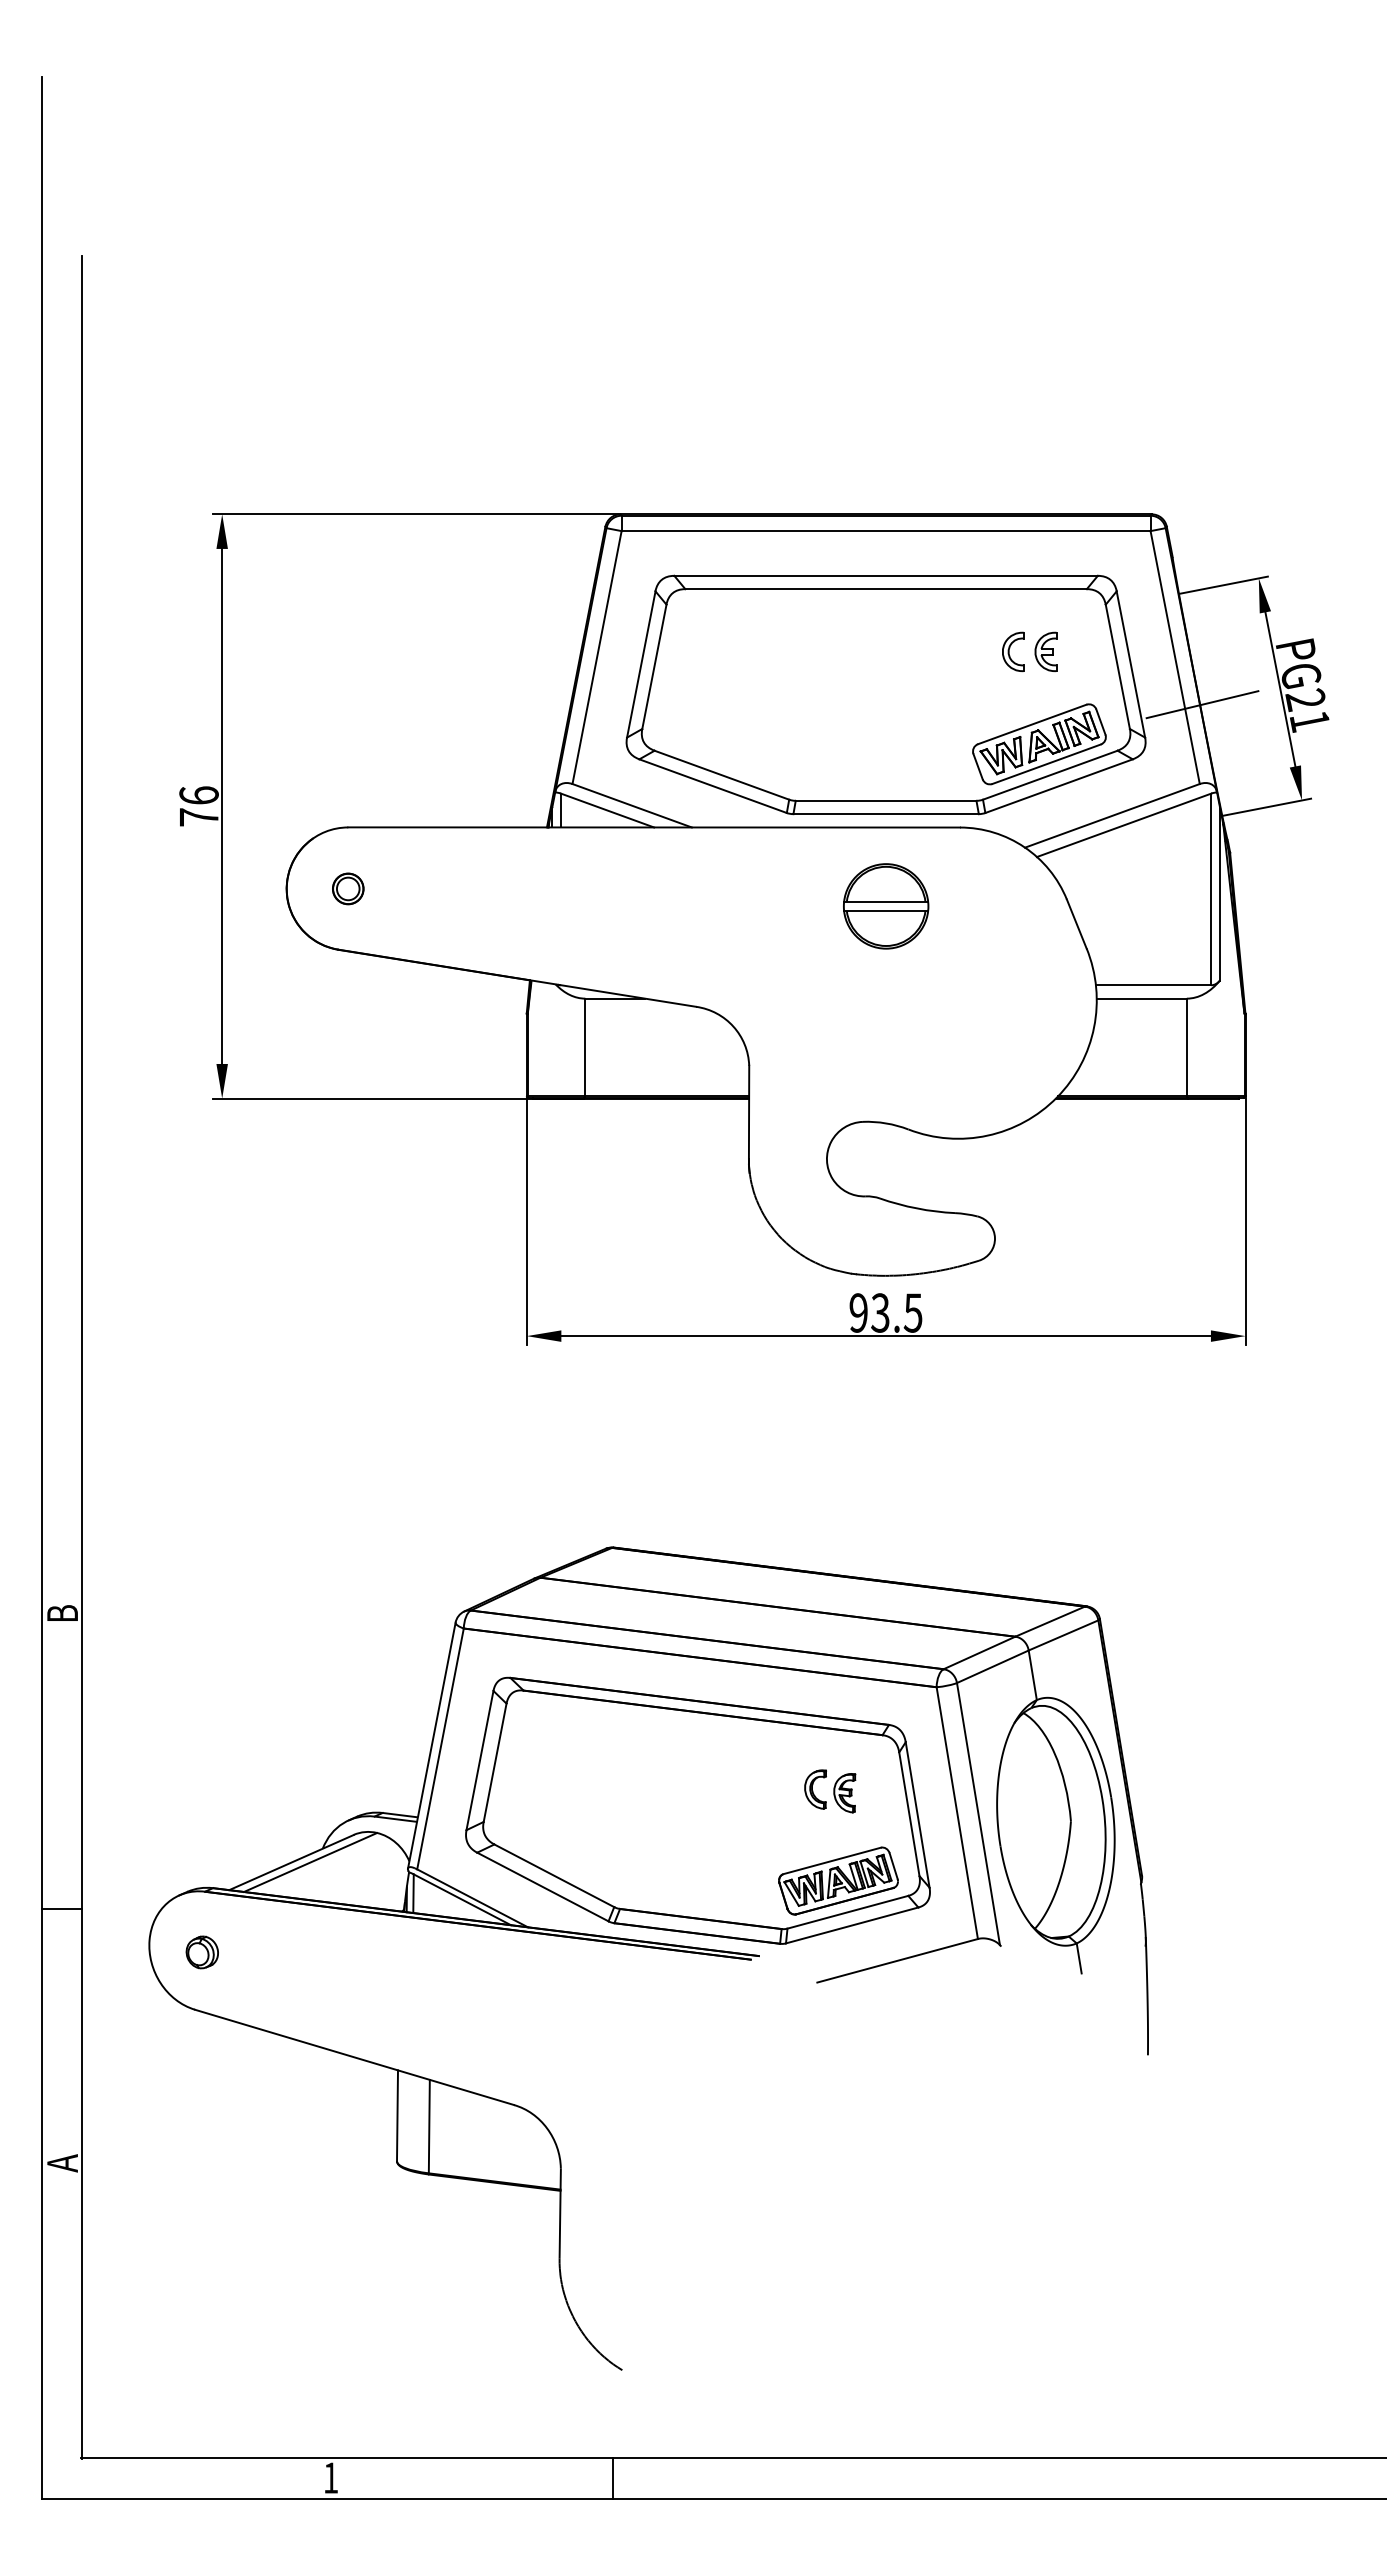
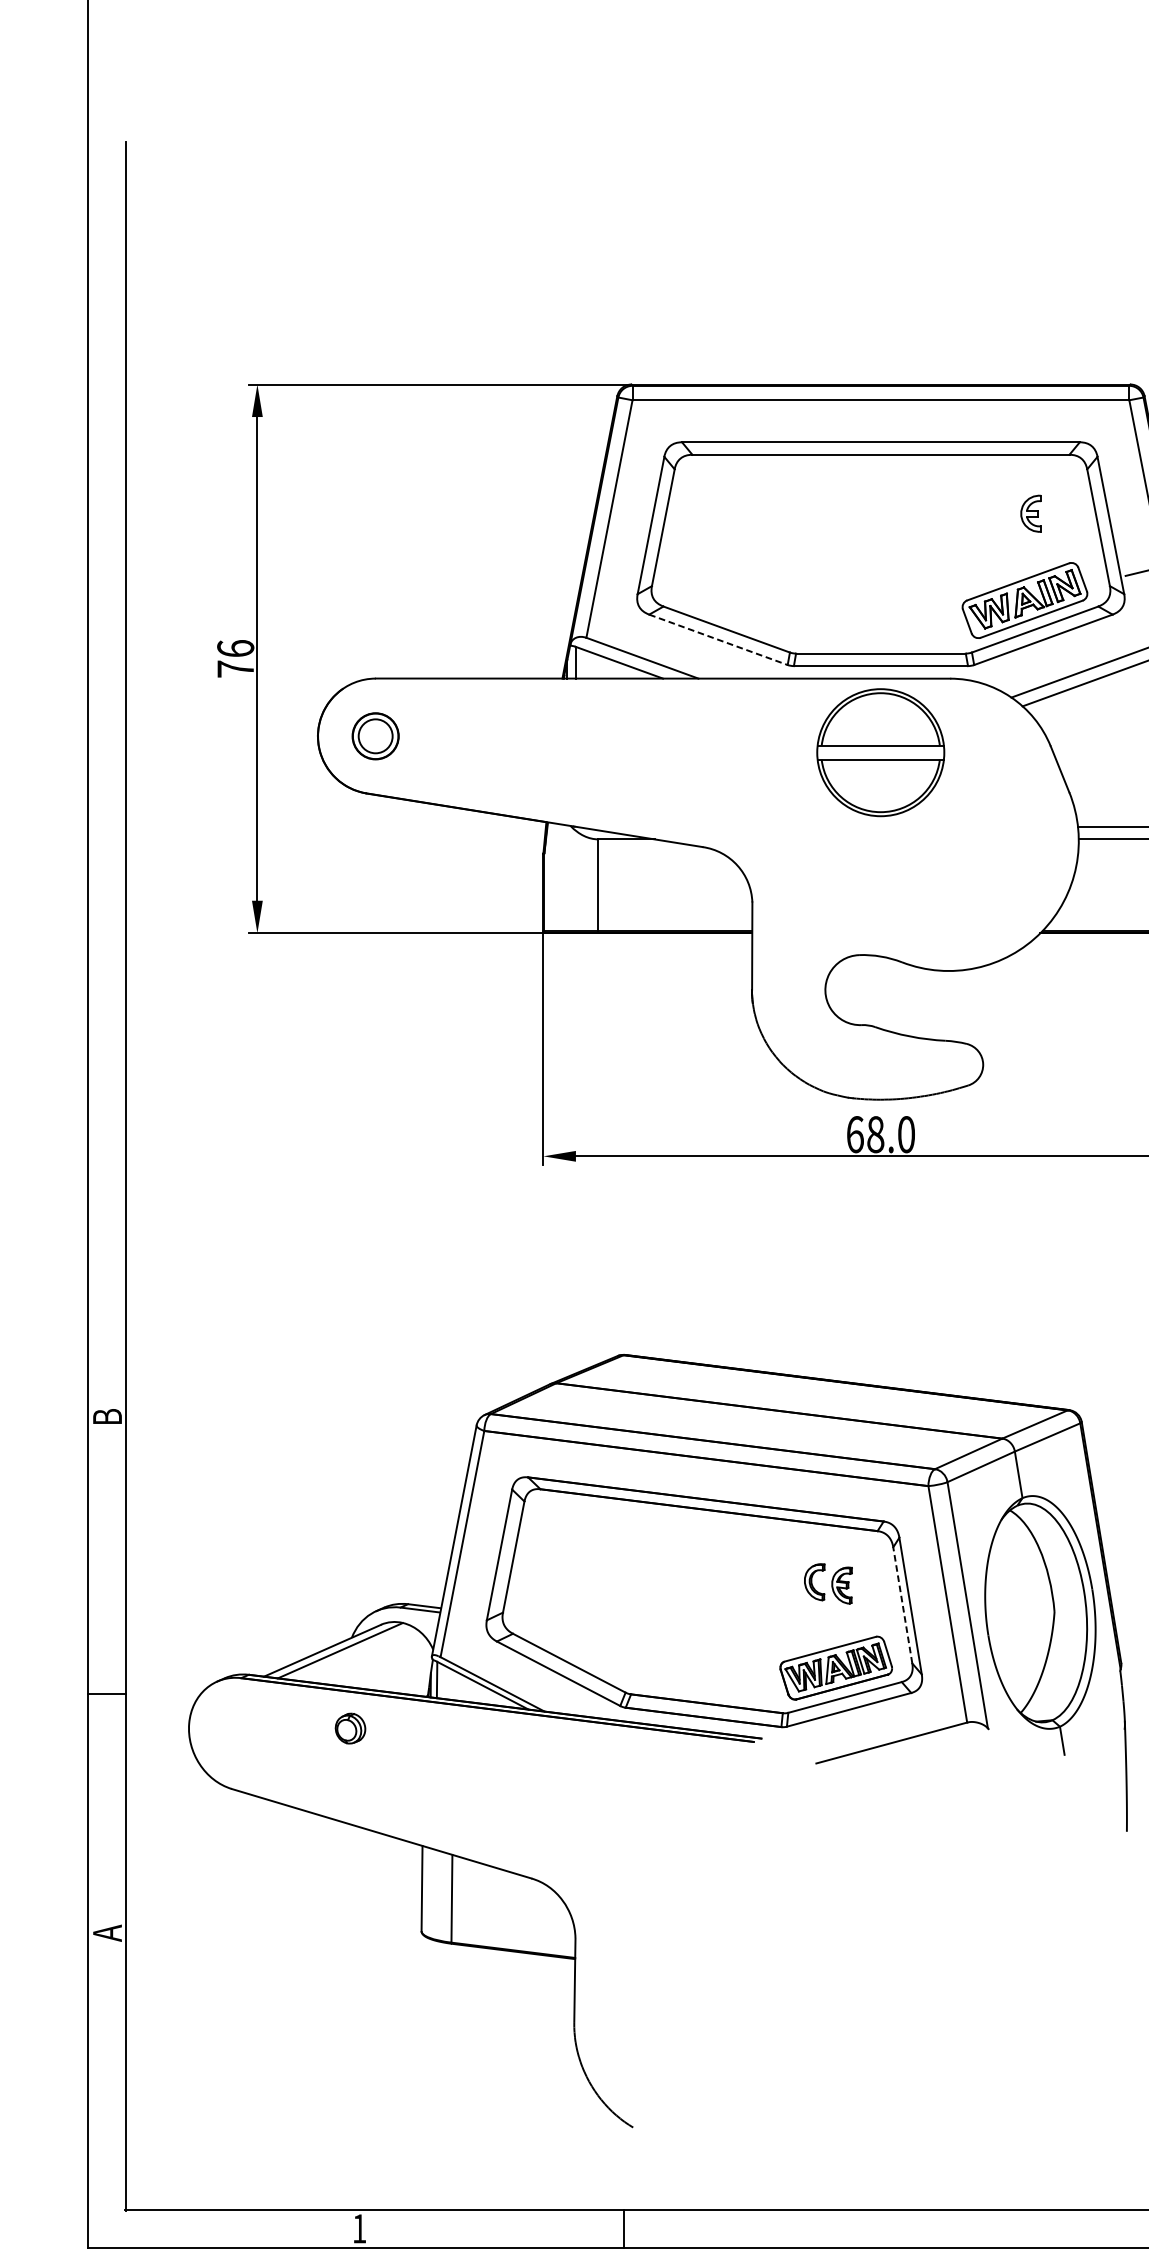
part: (1013, 651) -> (1000, 513), removed
line: (713, 786) -> (718, 640), solid -> dashed
part: (348, 888) -> (376, 735), size x1.6
part: (886, 906) -> (881, 752), size x1.6
text: (885, 1312) -> (880, 1134), 93.5 -> 68.0
line: (909, 1814) -> (902, 1605), solid -> dashed
part: (201, 1952) -> (349, 1728), moved

